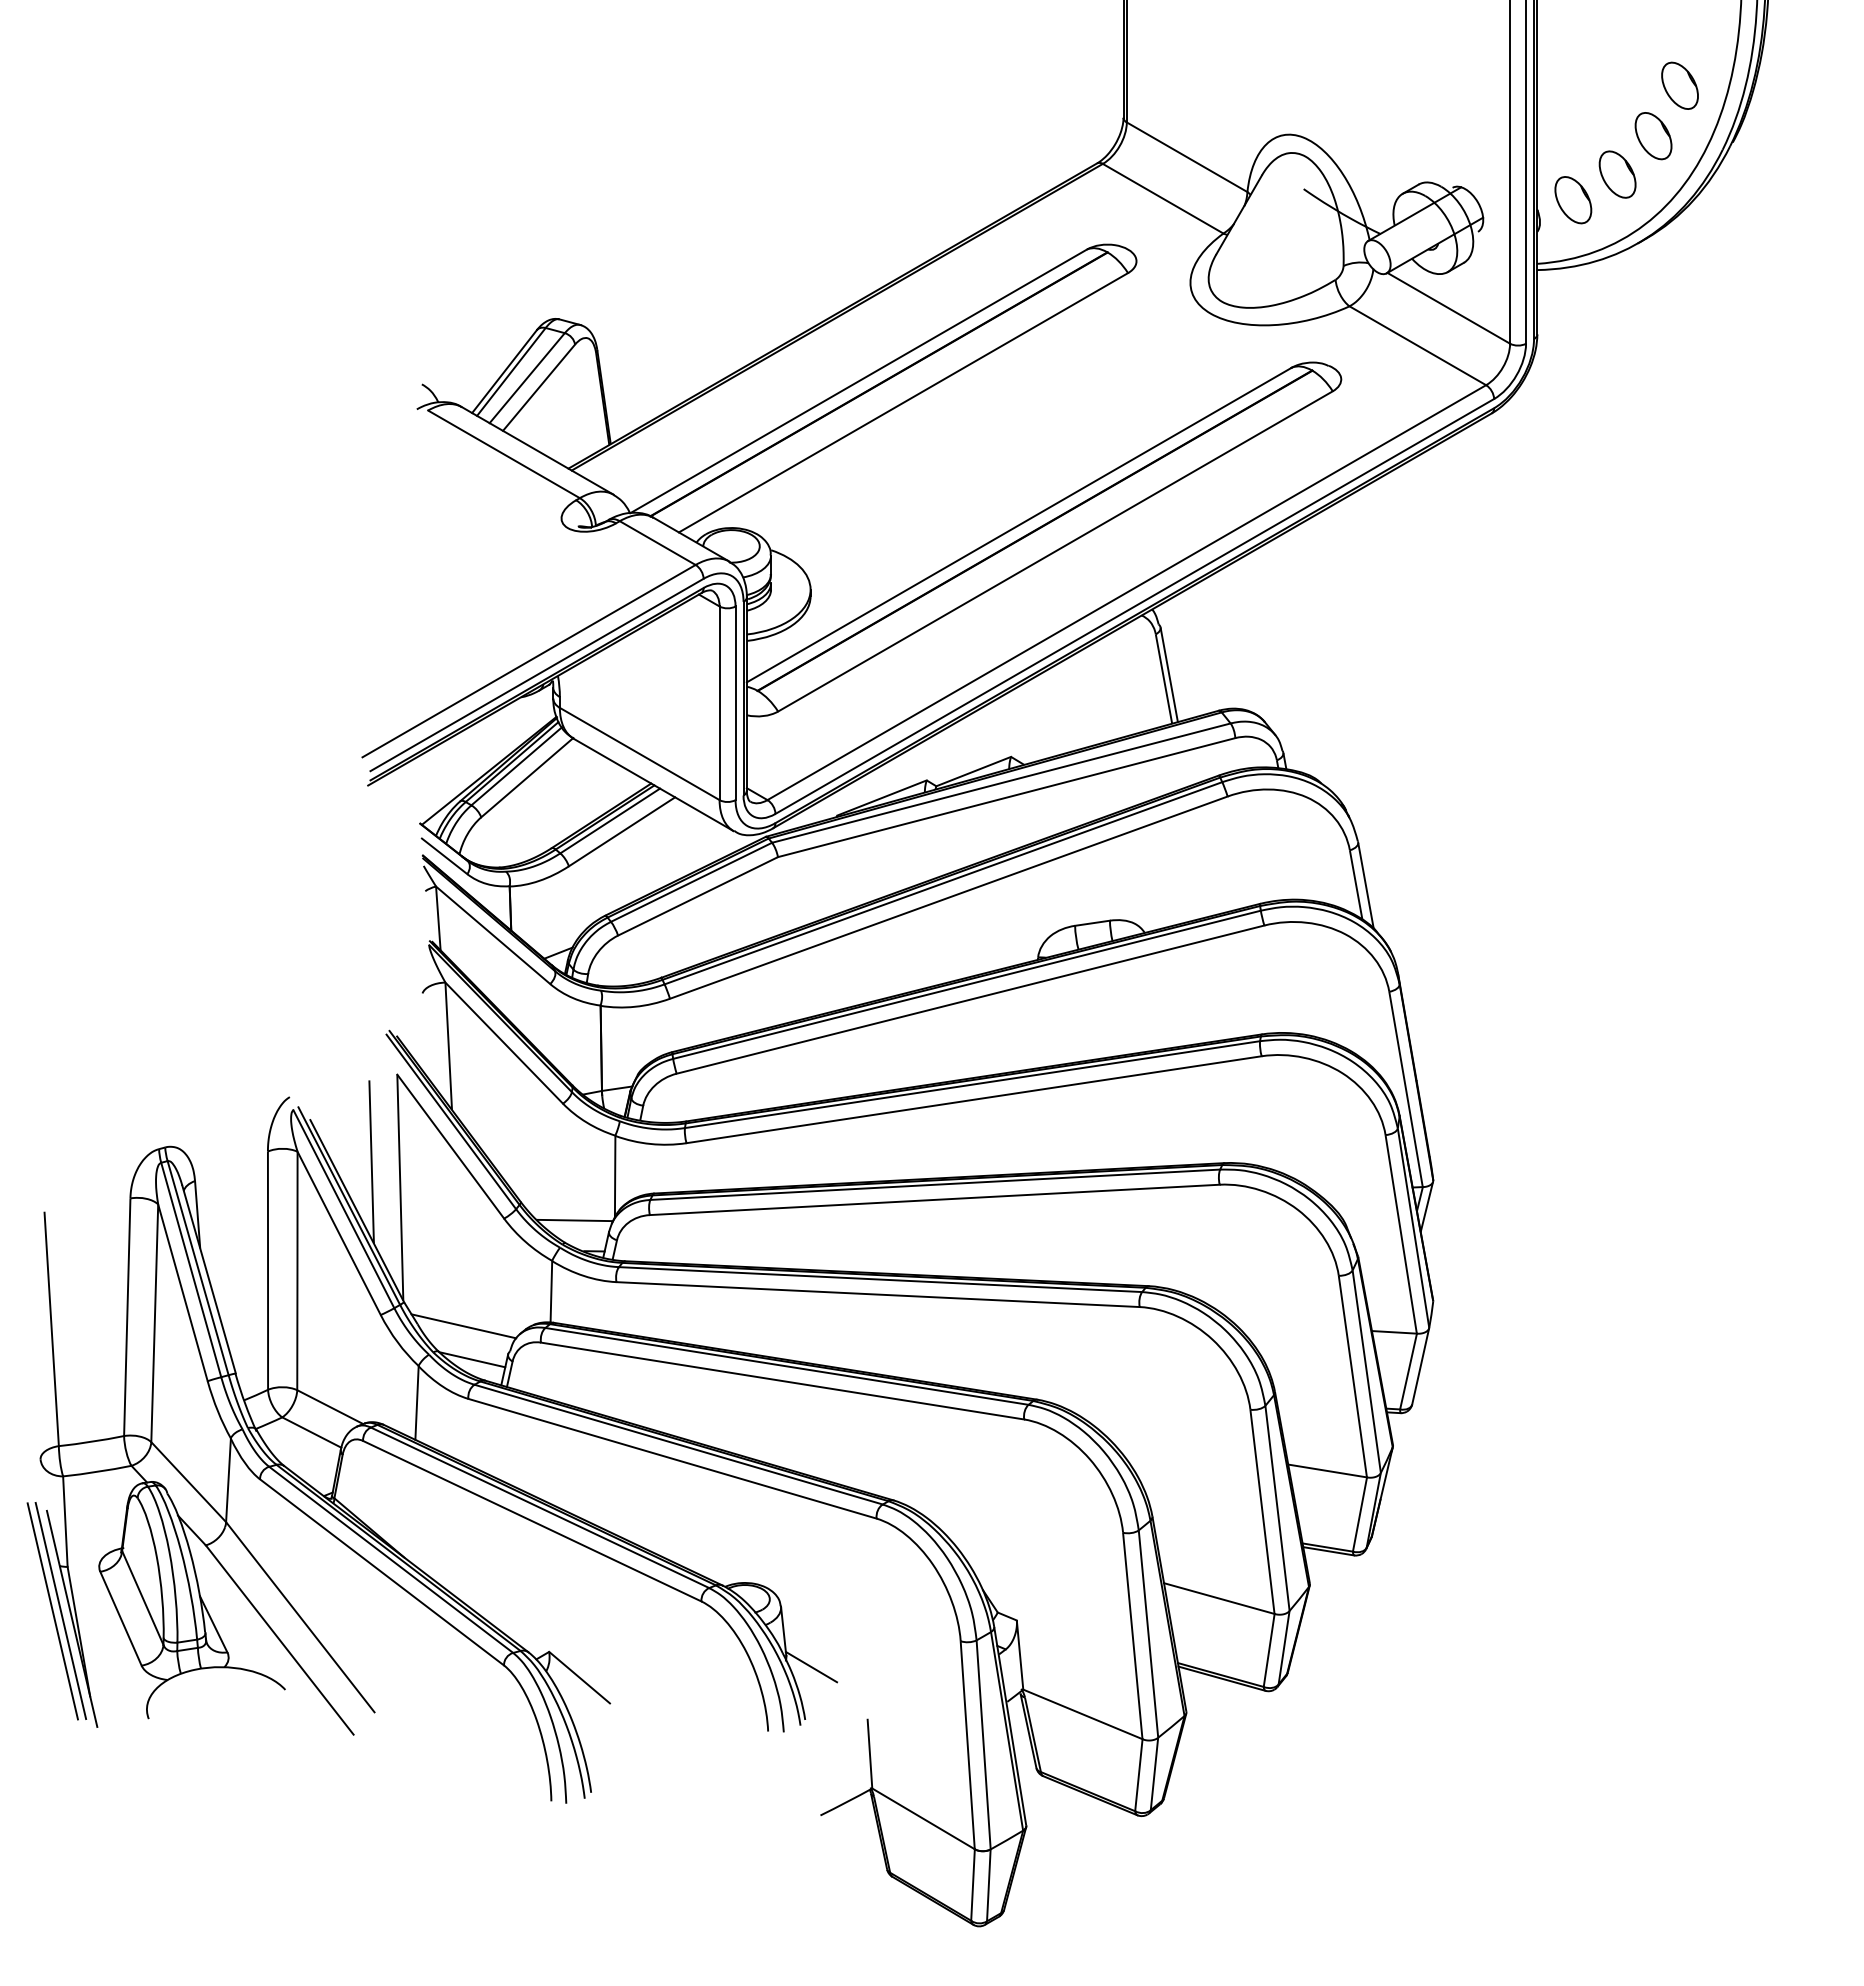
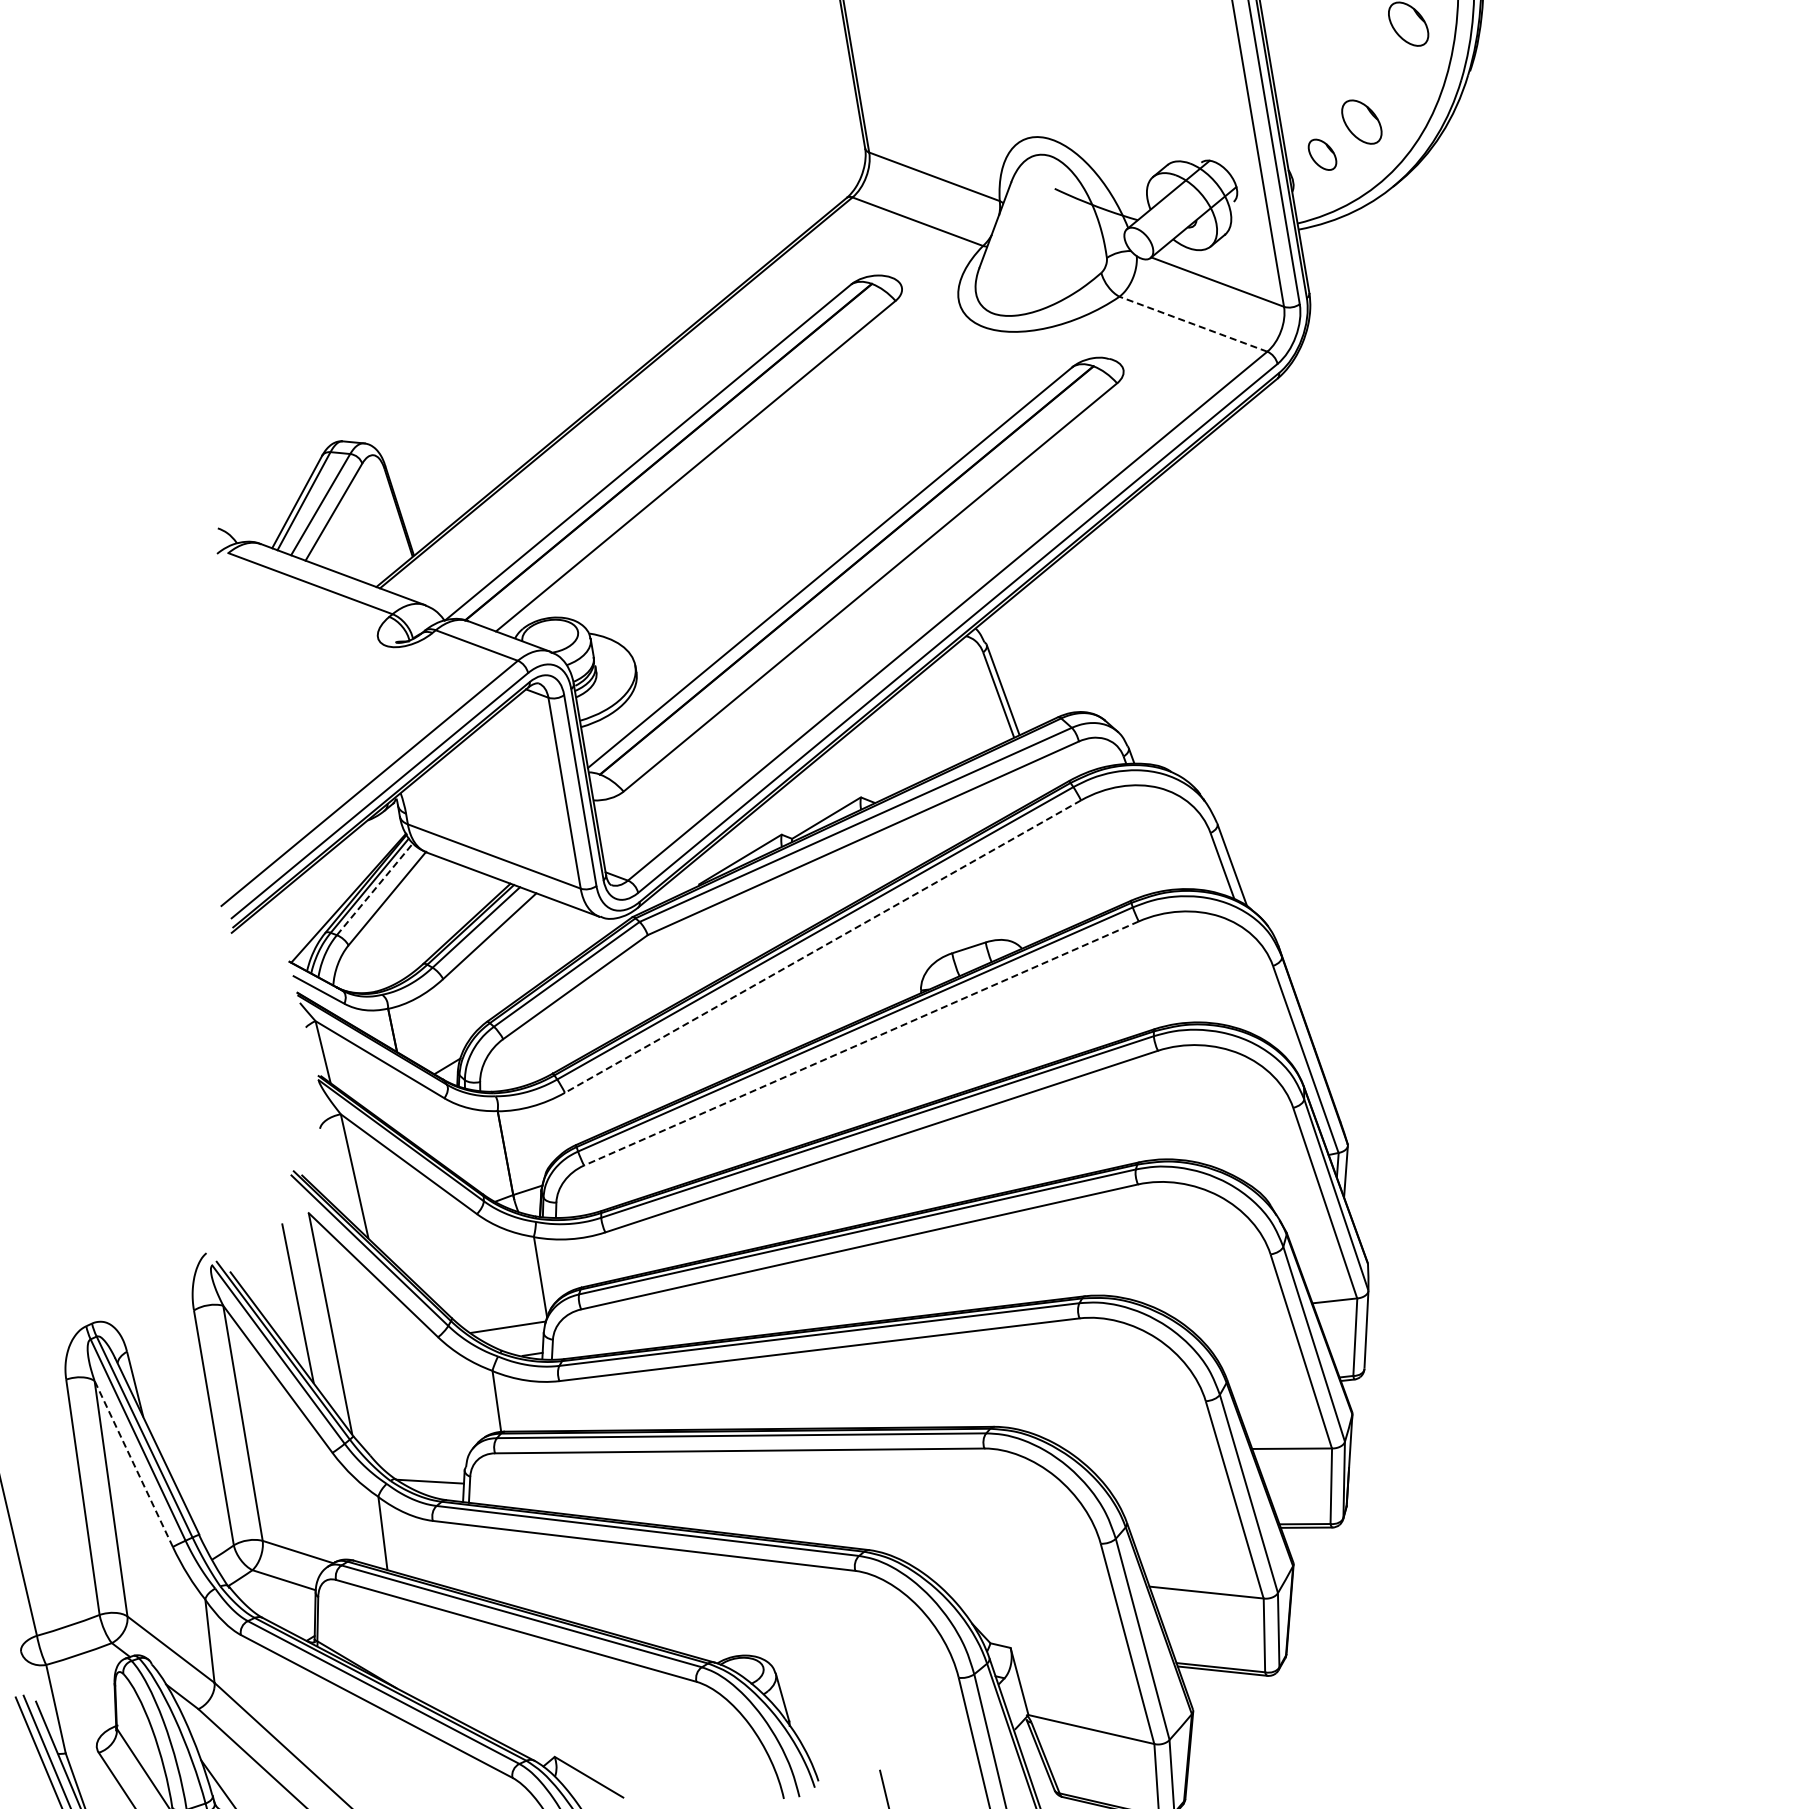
part: (1653, 136) -> (1390, 78), removed
part: (1573, 200) -> (1322, 155), size x0.7
line: (1417, 345) -> (1193, 324), solid -> dashed
line: (516, 766) -> (374, 889), solid -> dashed
line: (948, 897) -> (822, 946), solid -> dashed
line: (970, 999) -> (861, 1043), solid -> dashed
line: (182, 1292) -> (133, 1463), solid -> dashed
line: (463, 1326) -> (416, 1450), removed
line: (811, 1666) -> (815, 1727), removed

